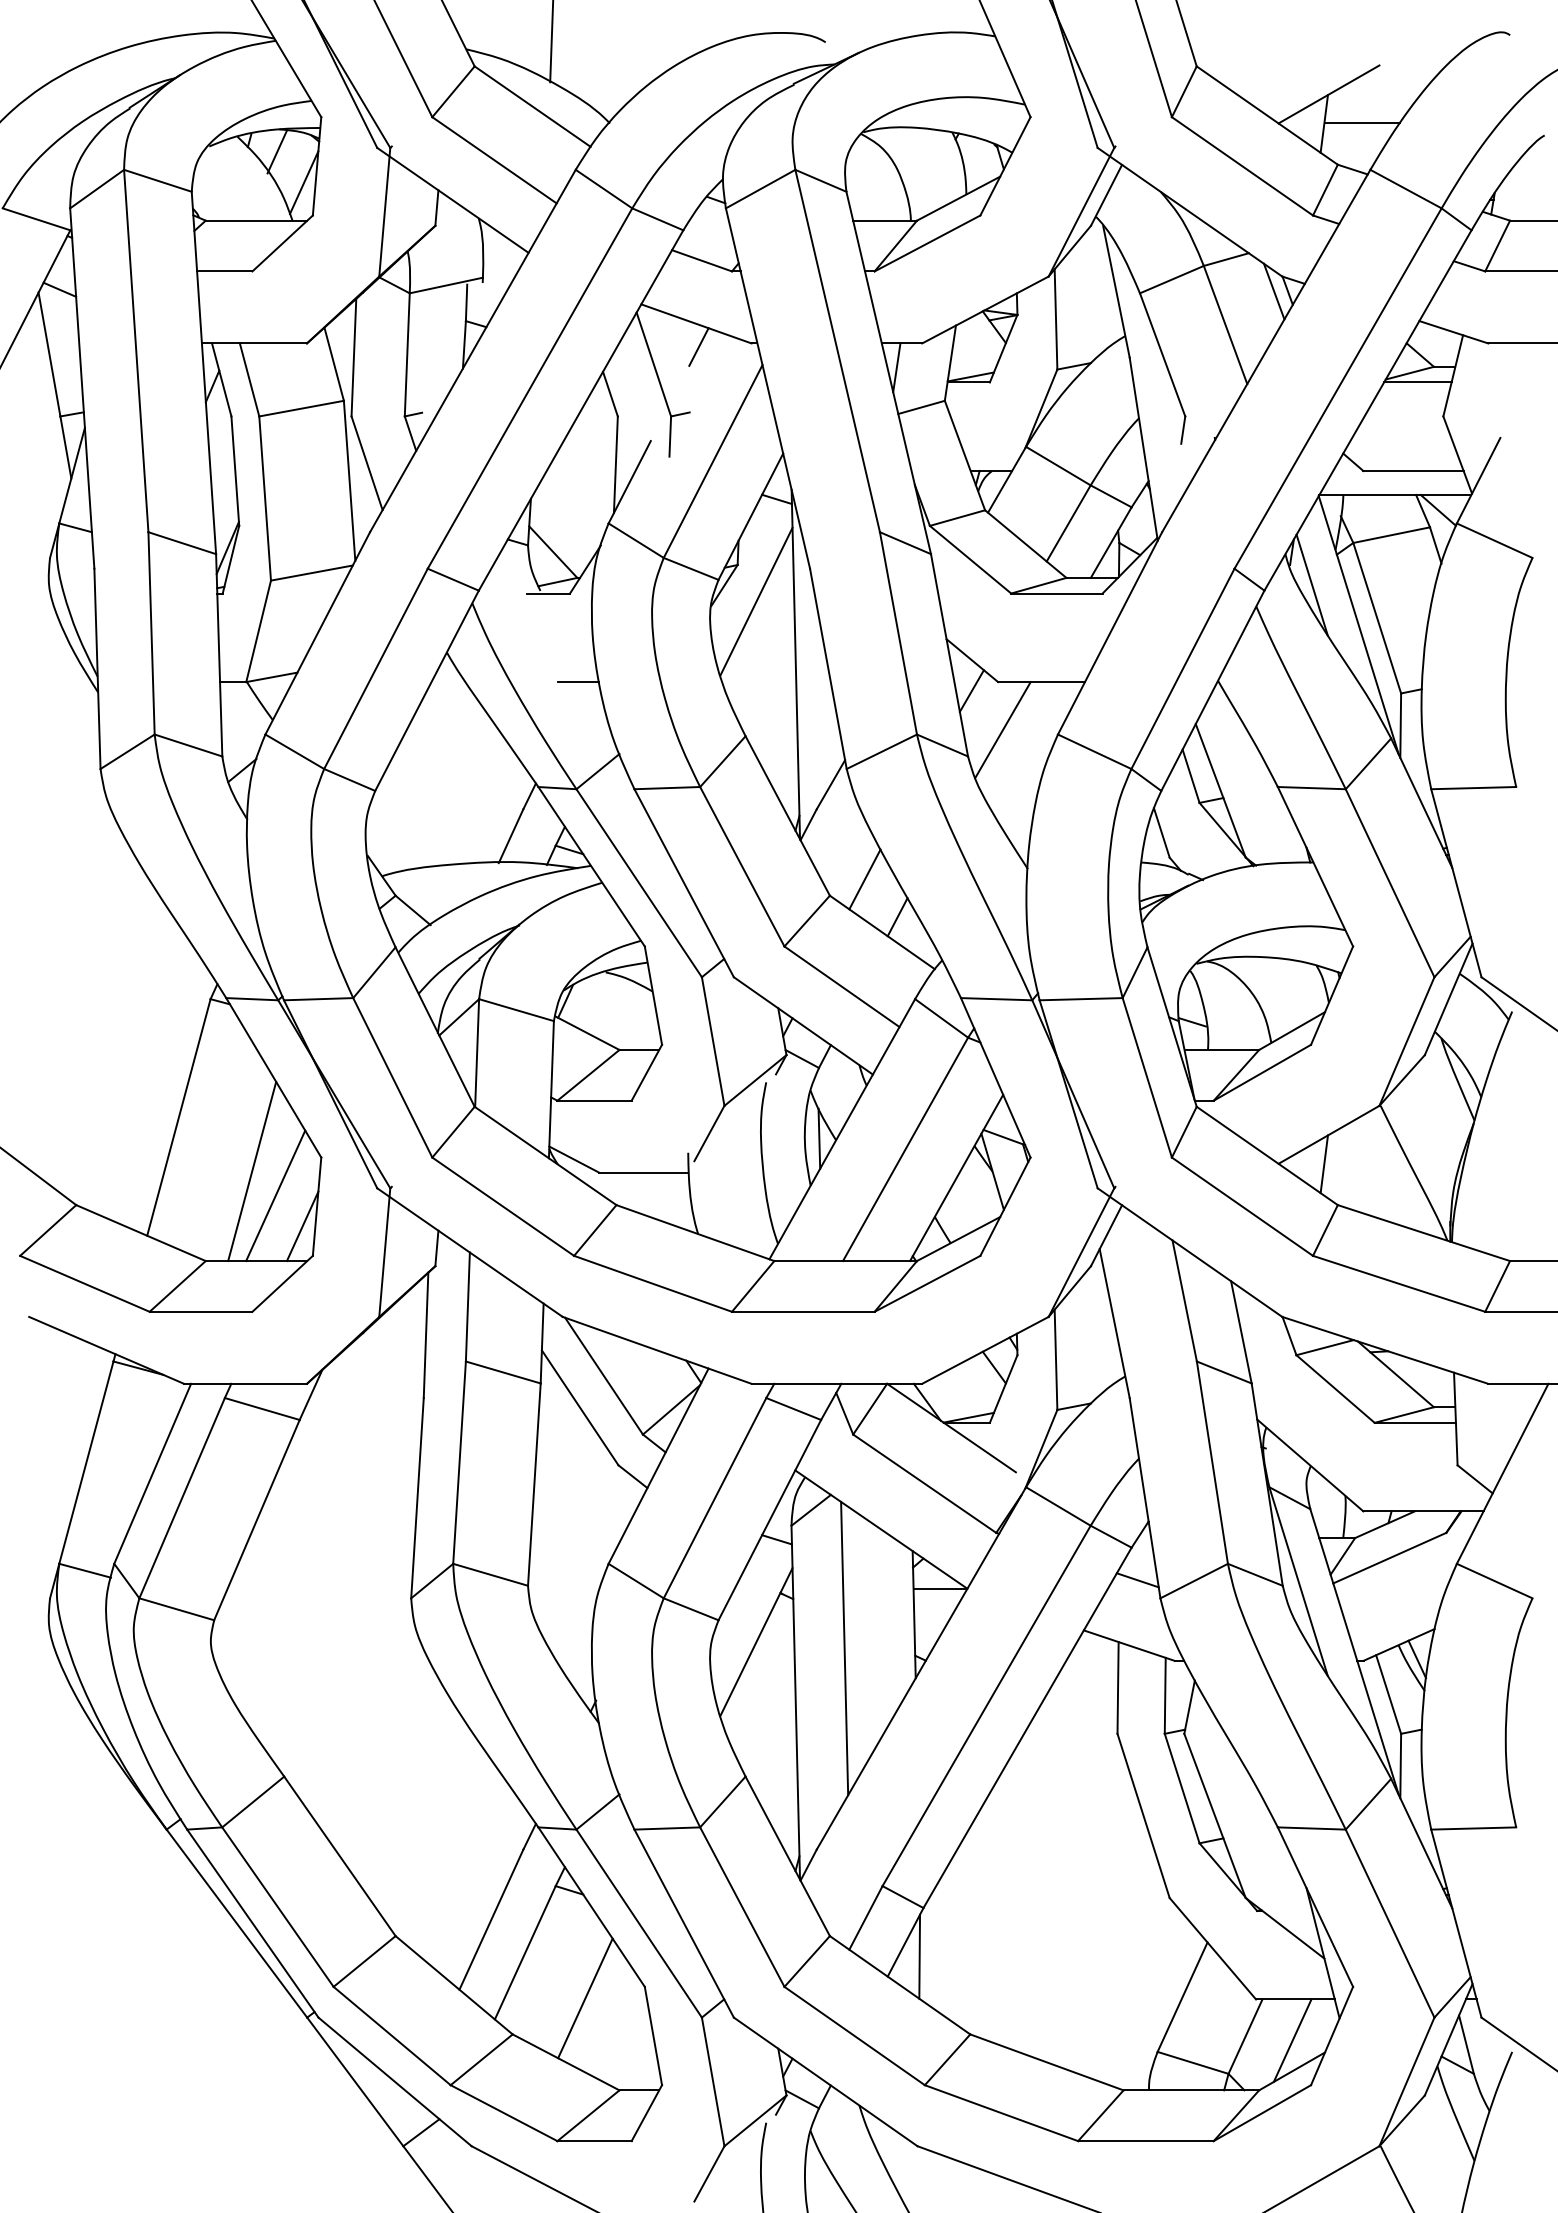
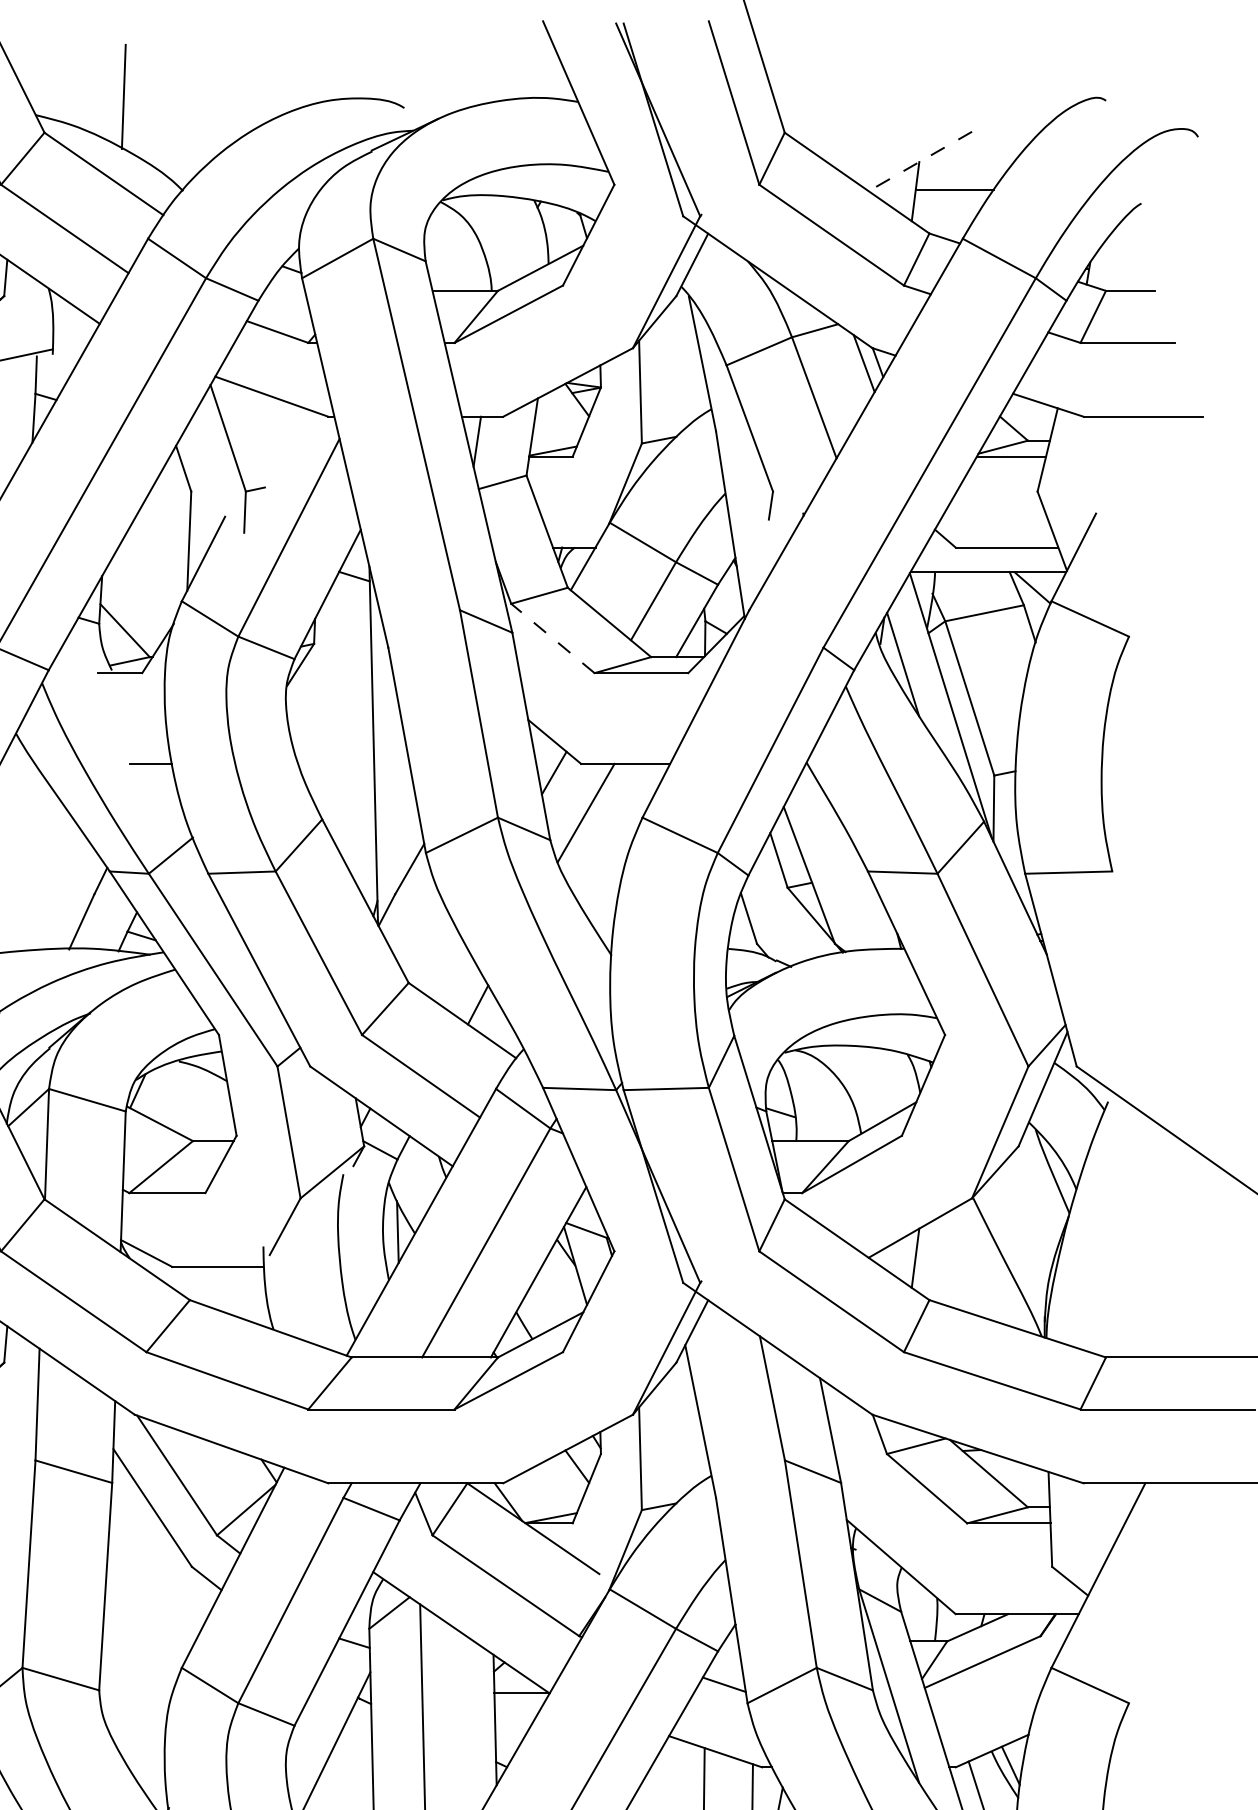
line: (1328, 94) -> (919, 161), solid -> dashed
line: (698, 346) -> (273, 419), removed
line: (970, 559) -> (552, 638), solid -> dashed
line: (756, 601) -> (333, 681), removed
line: (864, 879) -> (444, 966), removed

